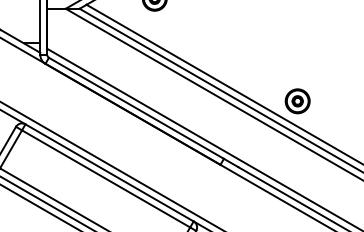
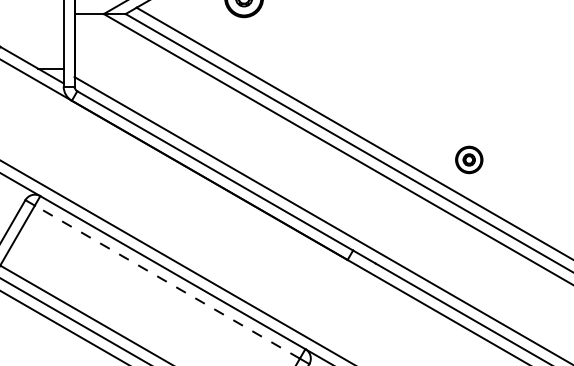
part: (297, 101) -> (469, 160), size x0.7
line: (105, 178) -> (166, 281), solid -> dashed

